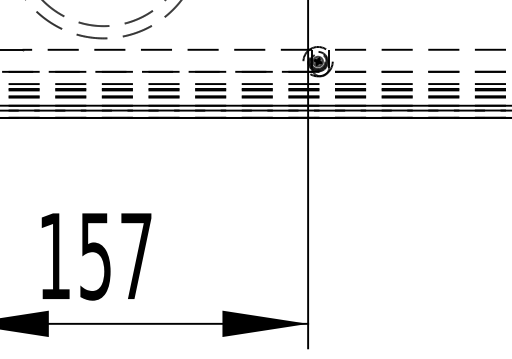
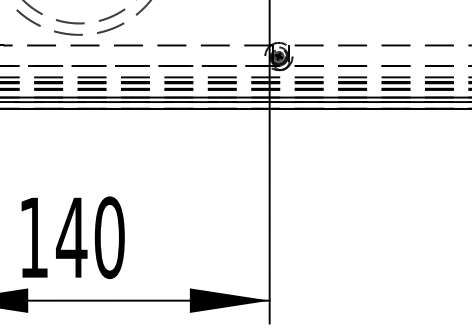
text: (115, 255) -> (90, 237), 157 -> 140

